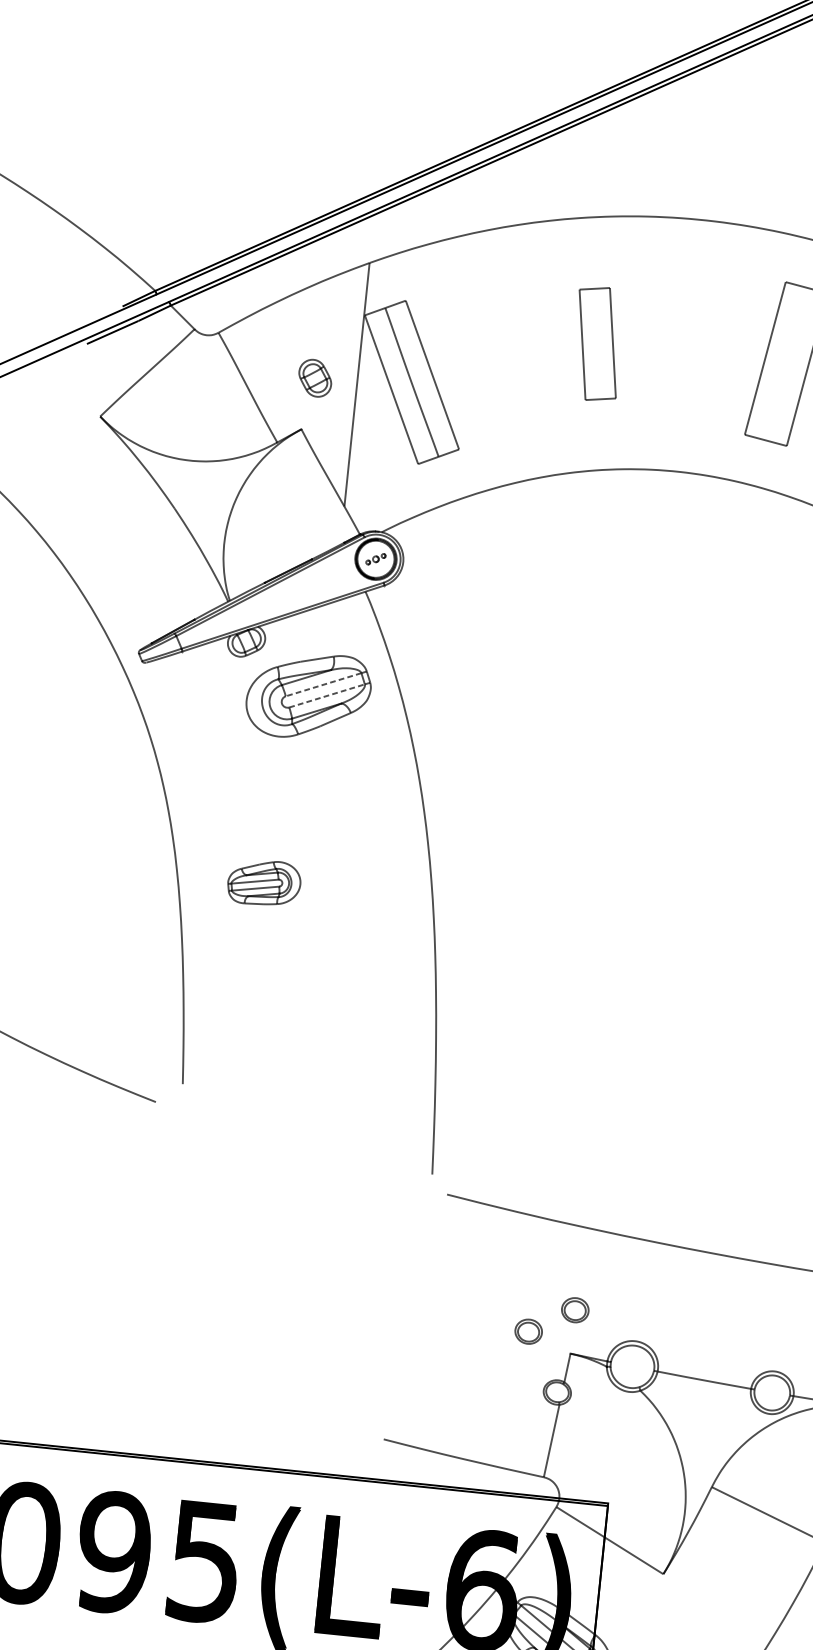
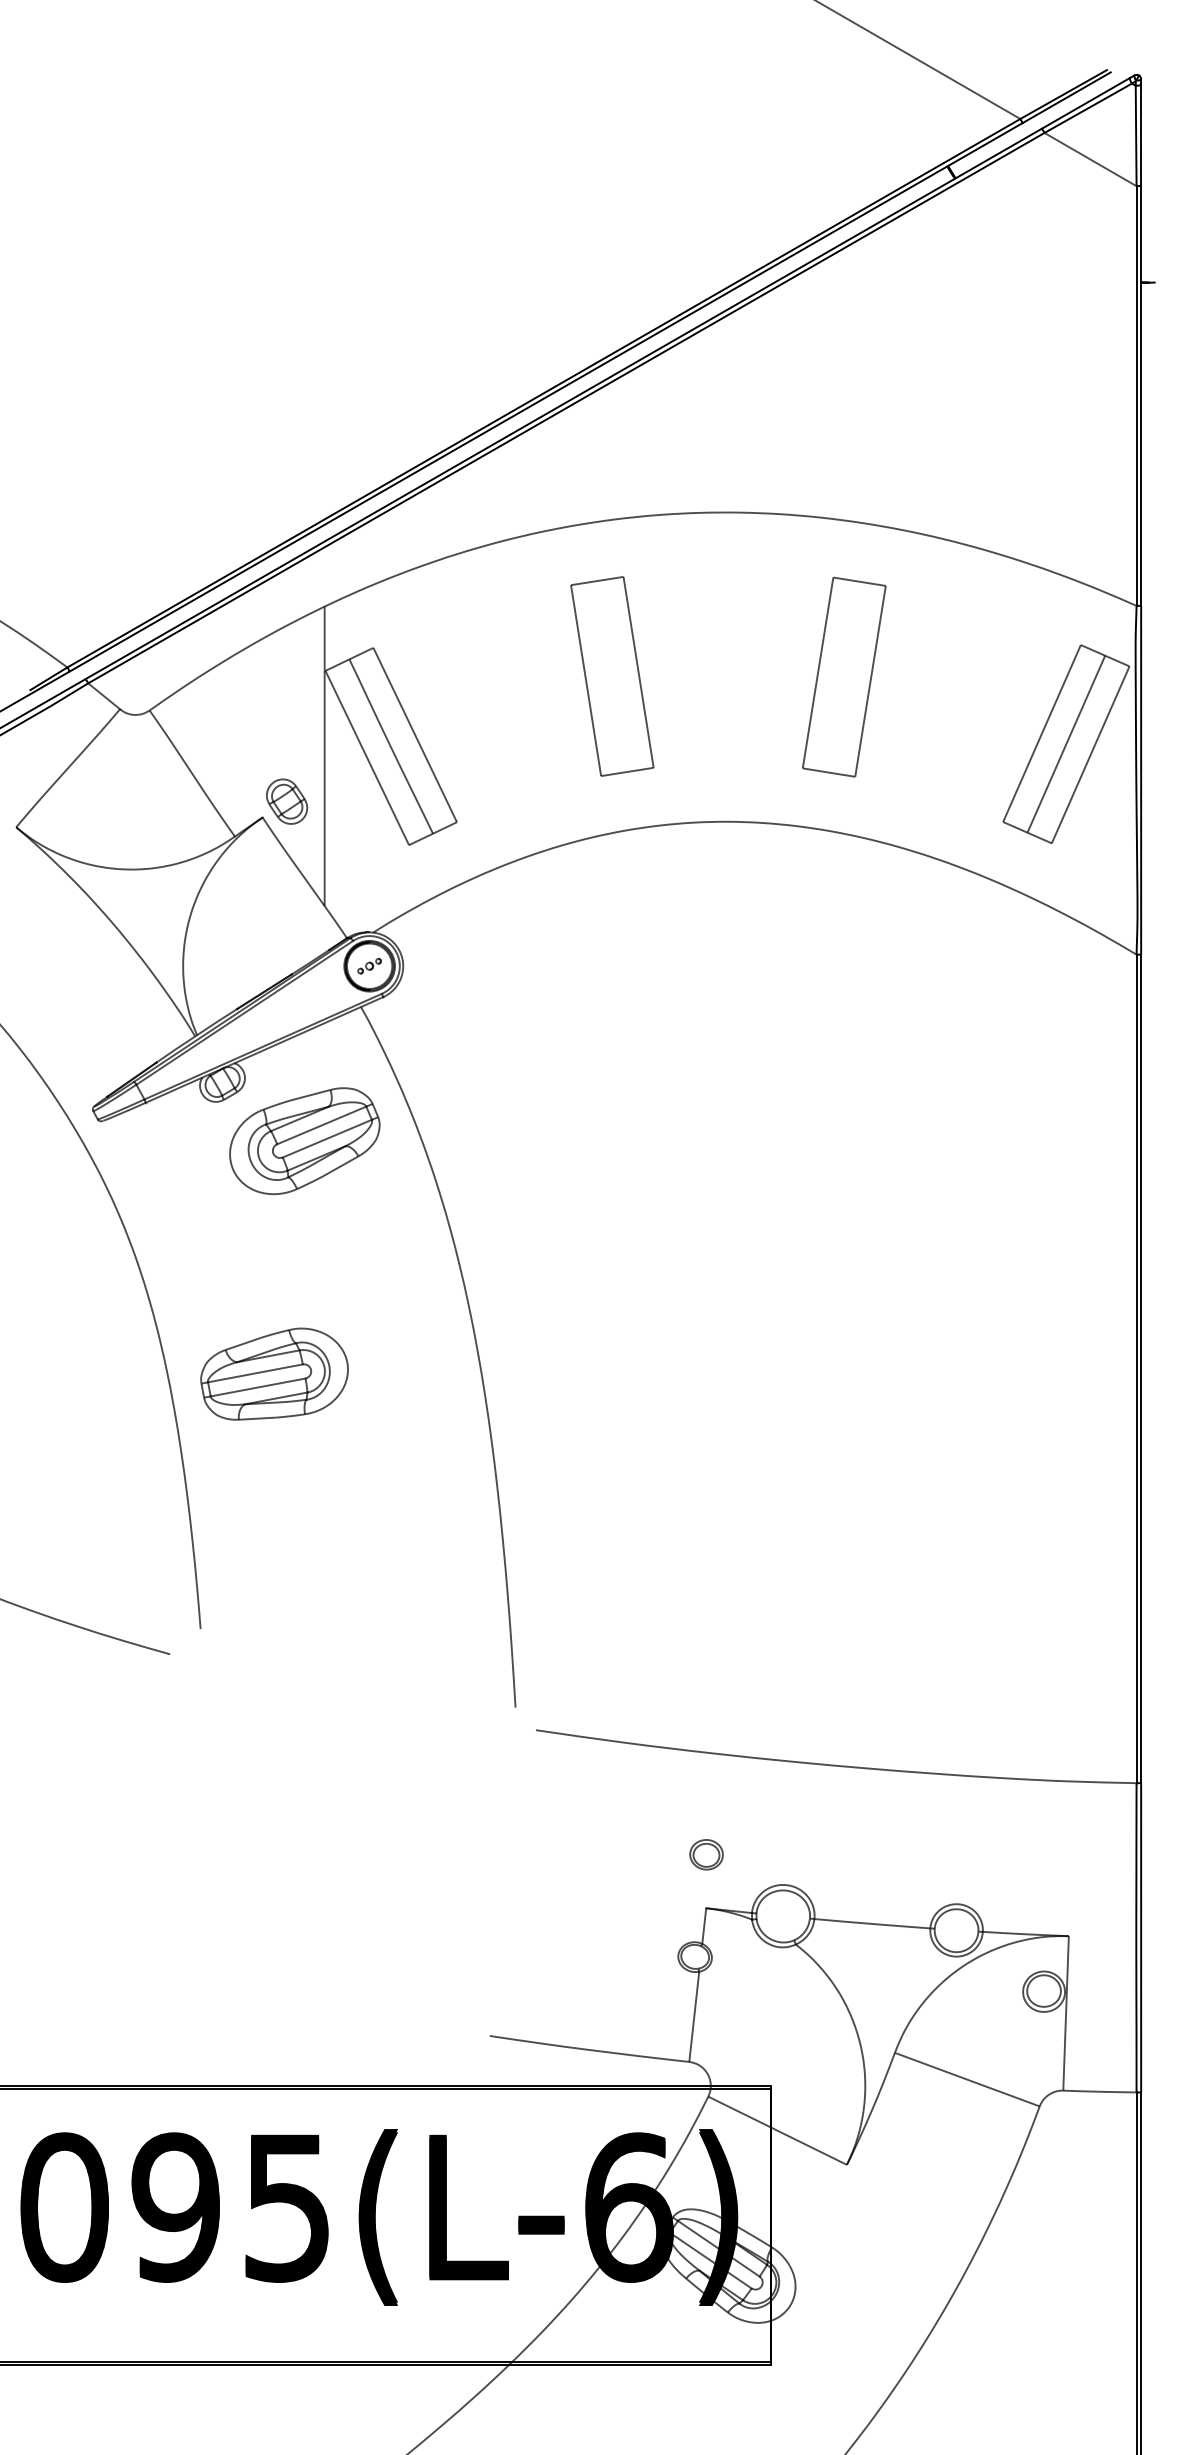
part: (597, 344) -> (612, 676), size x1.43
part: (315, 378) -> (287, 801), moved
line: (323, 684) -> (321, 1125), dashed -> solid
line: (327, 695) -> (327, 1138), dashed -> solid
part: (264, 882) -> (274, 1373), size x1.67
part: (528, 1331) -> (652, 1886), removed

